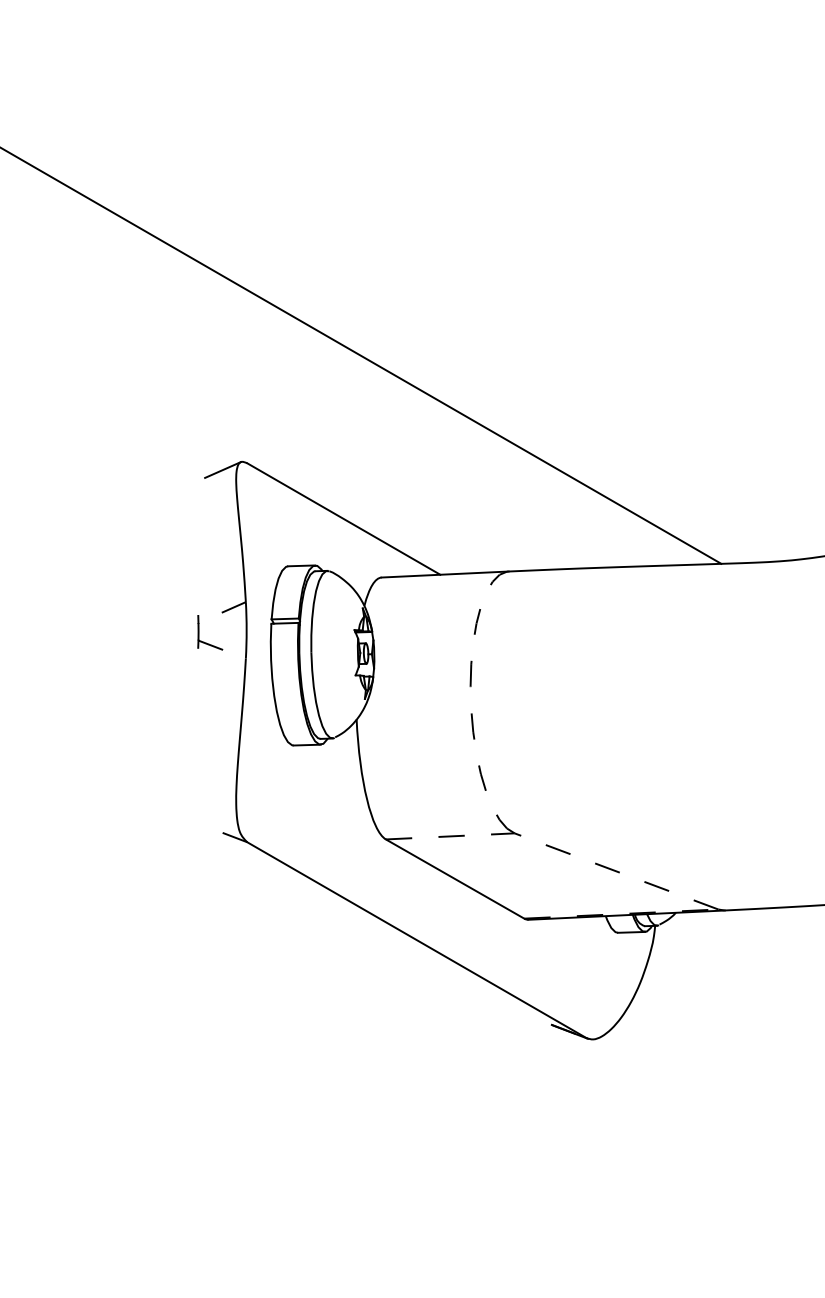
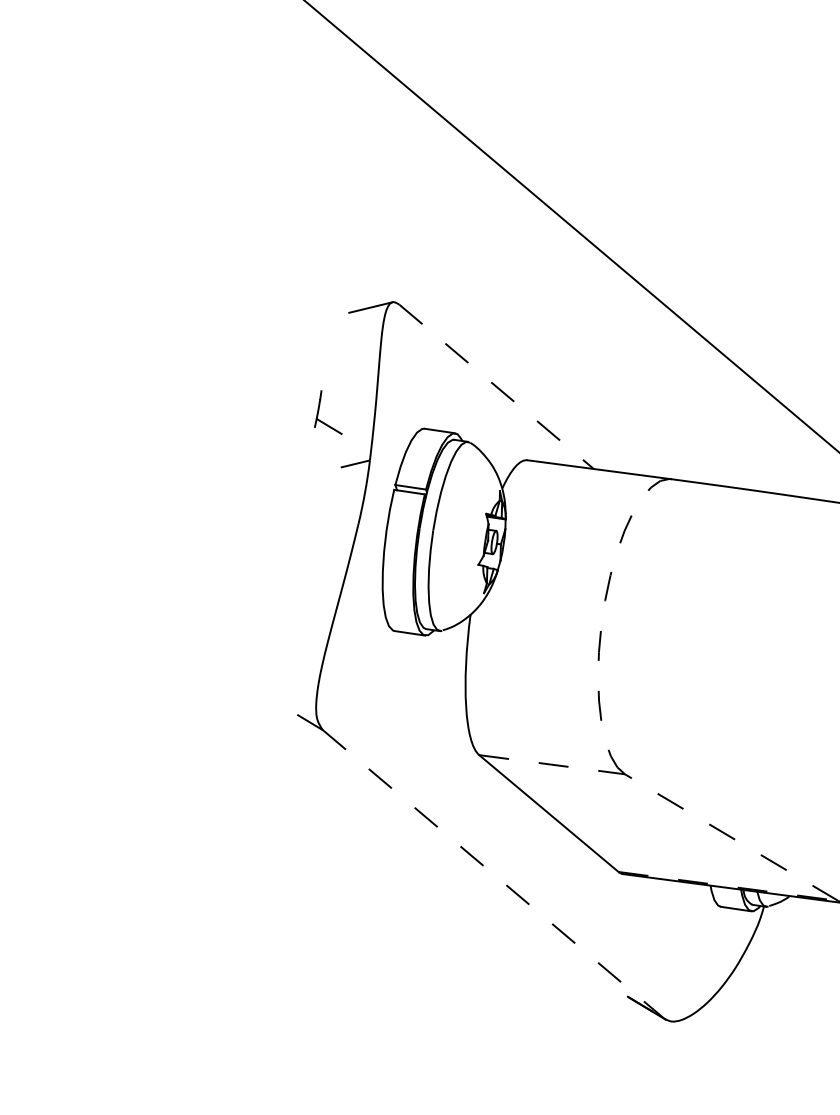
line: (344, 519) -> (497, 387), solid -> dashed
part: (206, 642) -> (325, 422), moved
line: (416, 940) -> (493, 874), solid -> dashed

